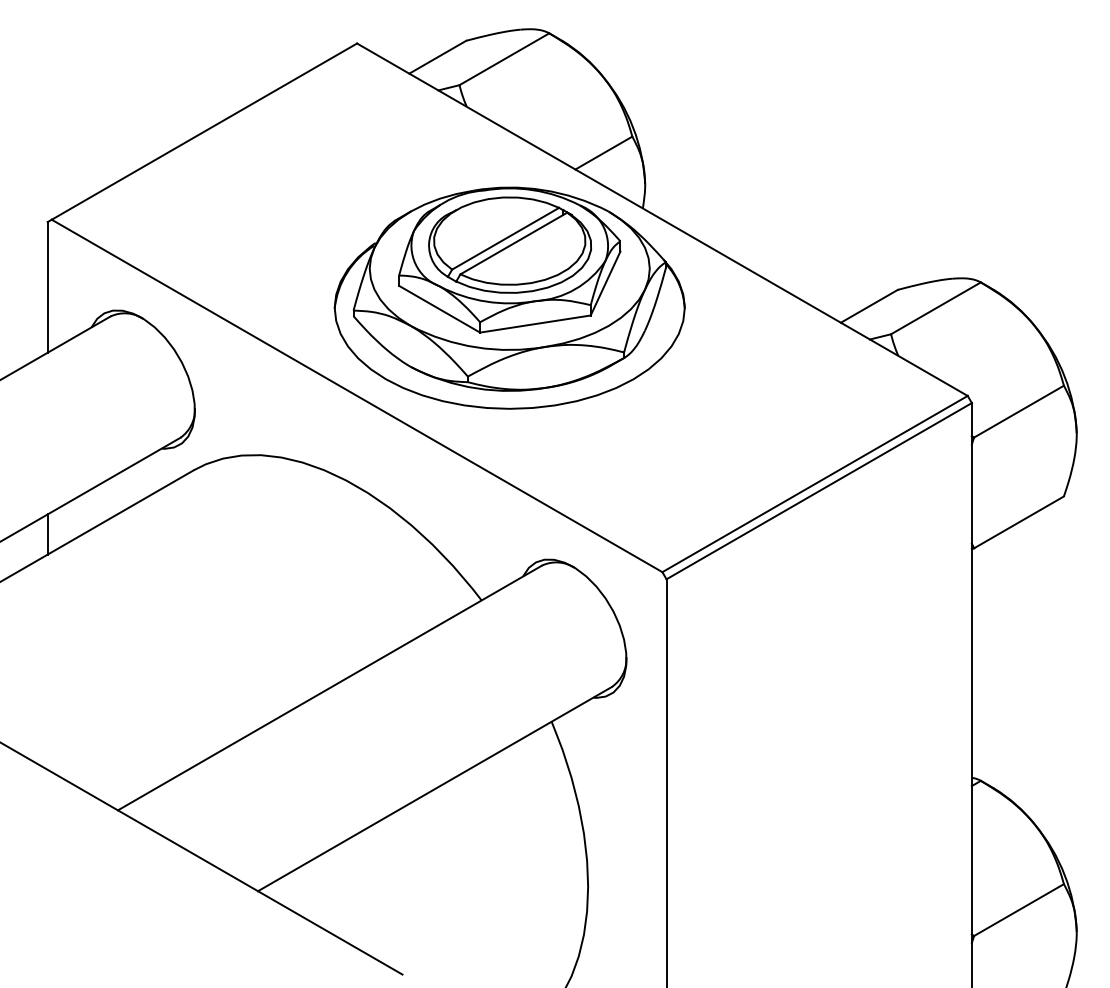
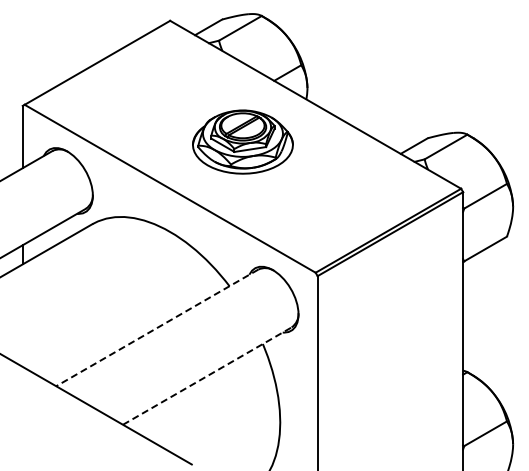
part: (508, 296) -> (242, 141), size x0.6
line: (330, 687) -> (157, 327), solid -> dashed
line: (435, 787) -> (207, 375), solid -> dashed

